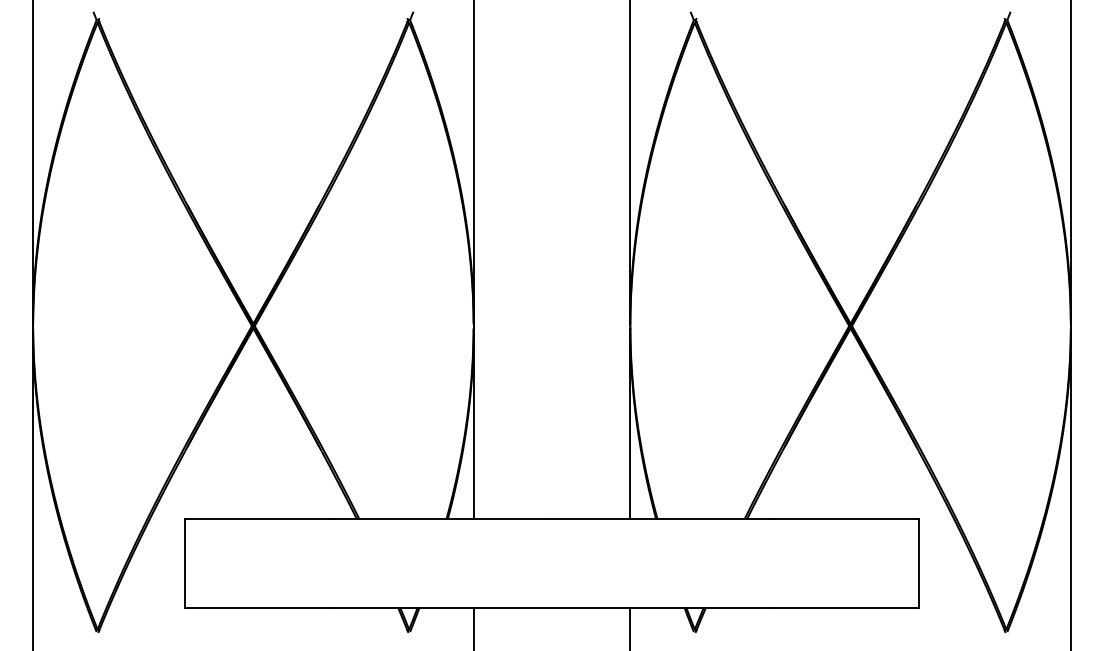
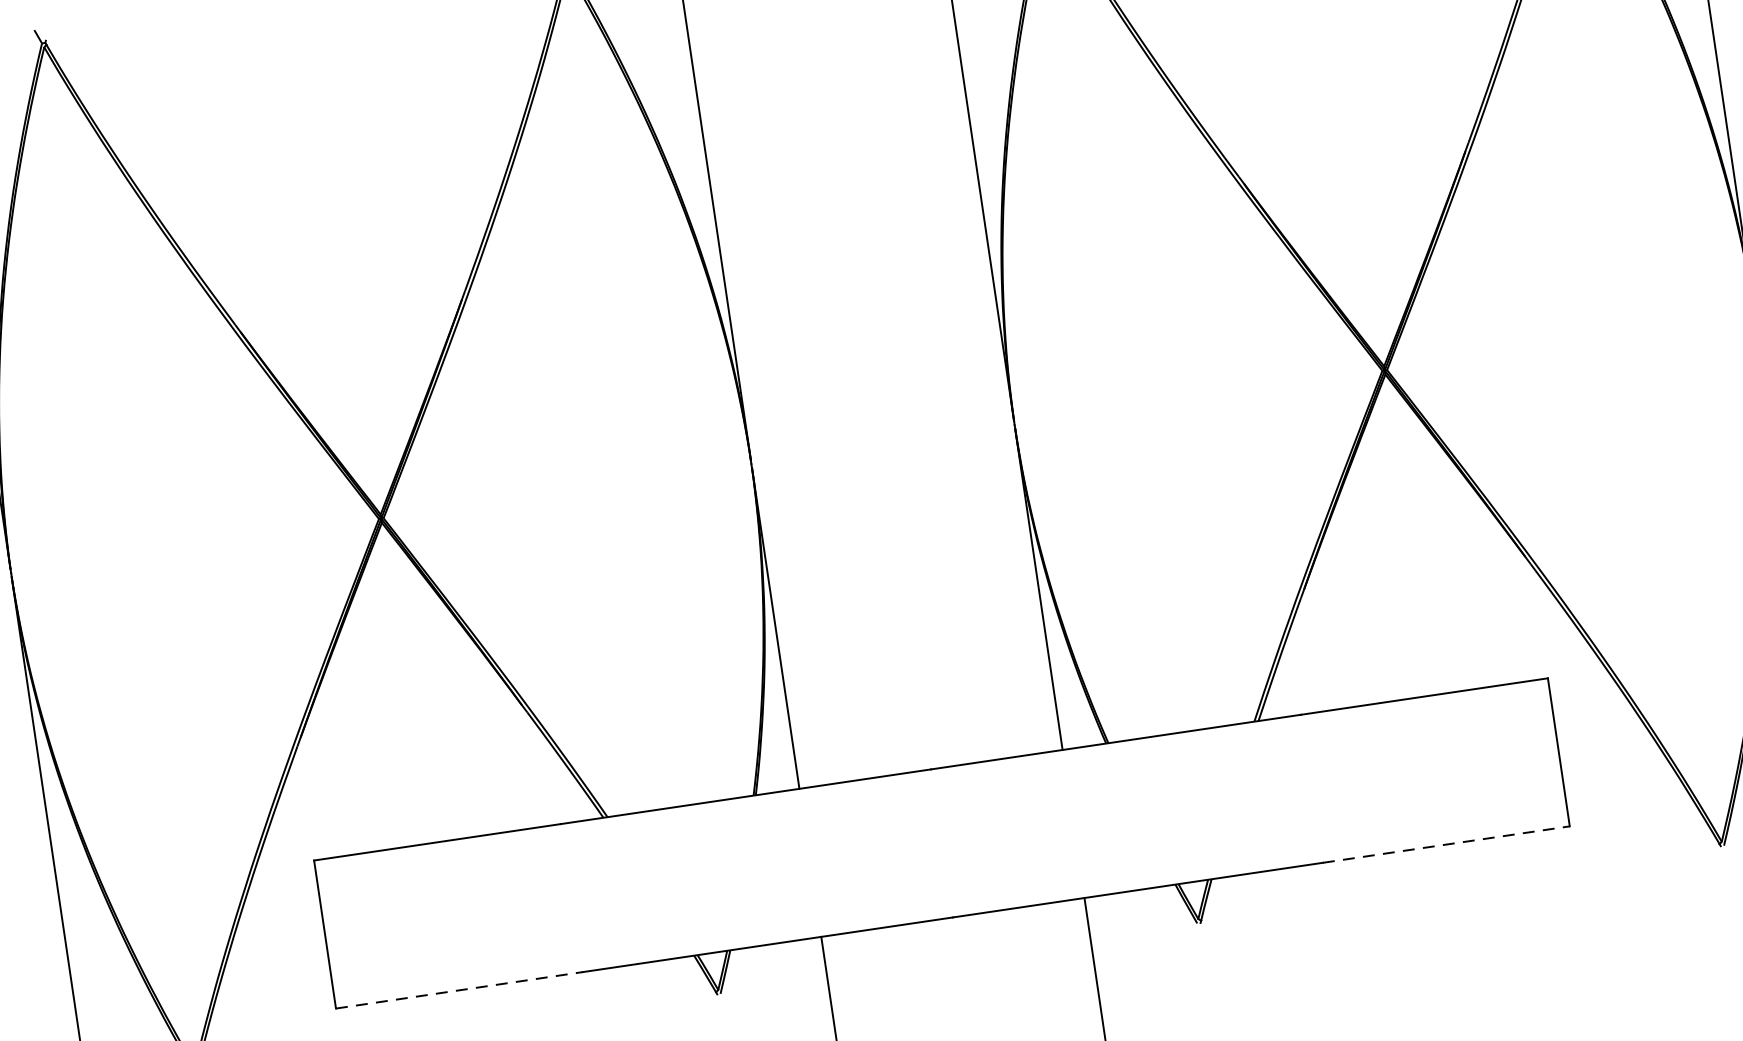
line: (258, 607) -> (459, 990), solid -> dashed
line: (846, 607) -> (1447, 844), solid -> dashed

